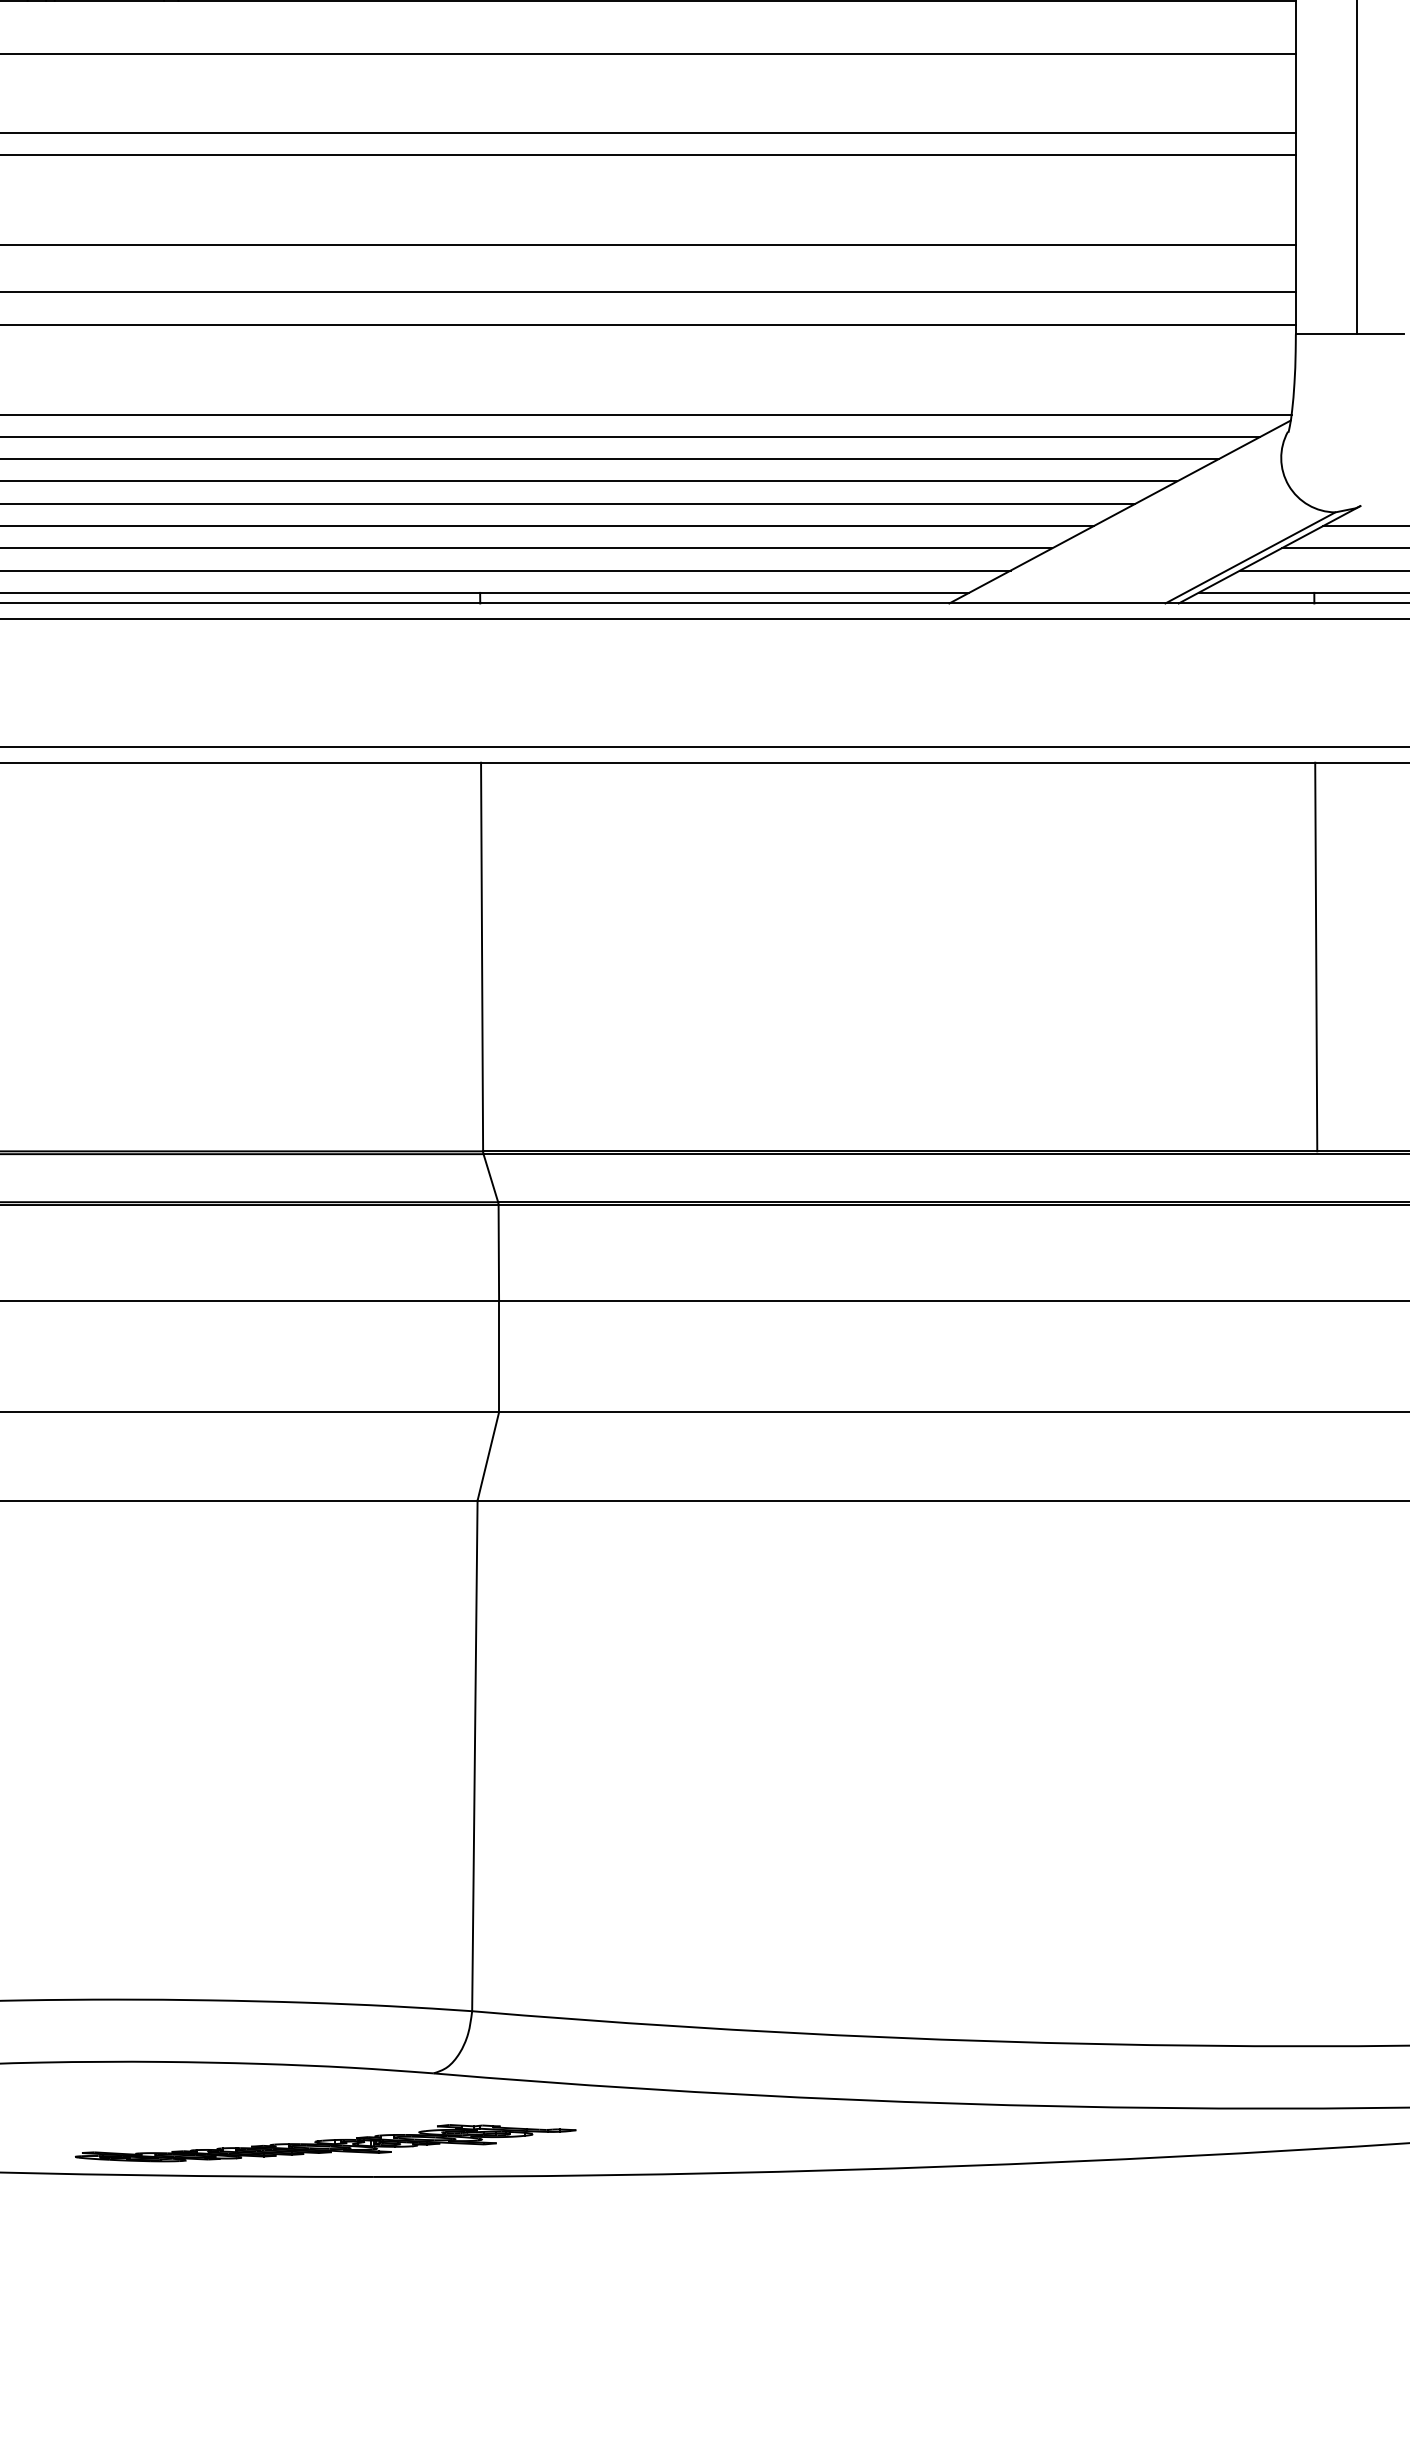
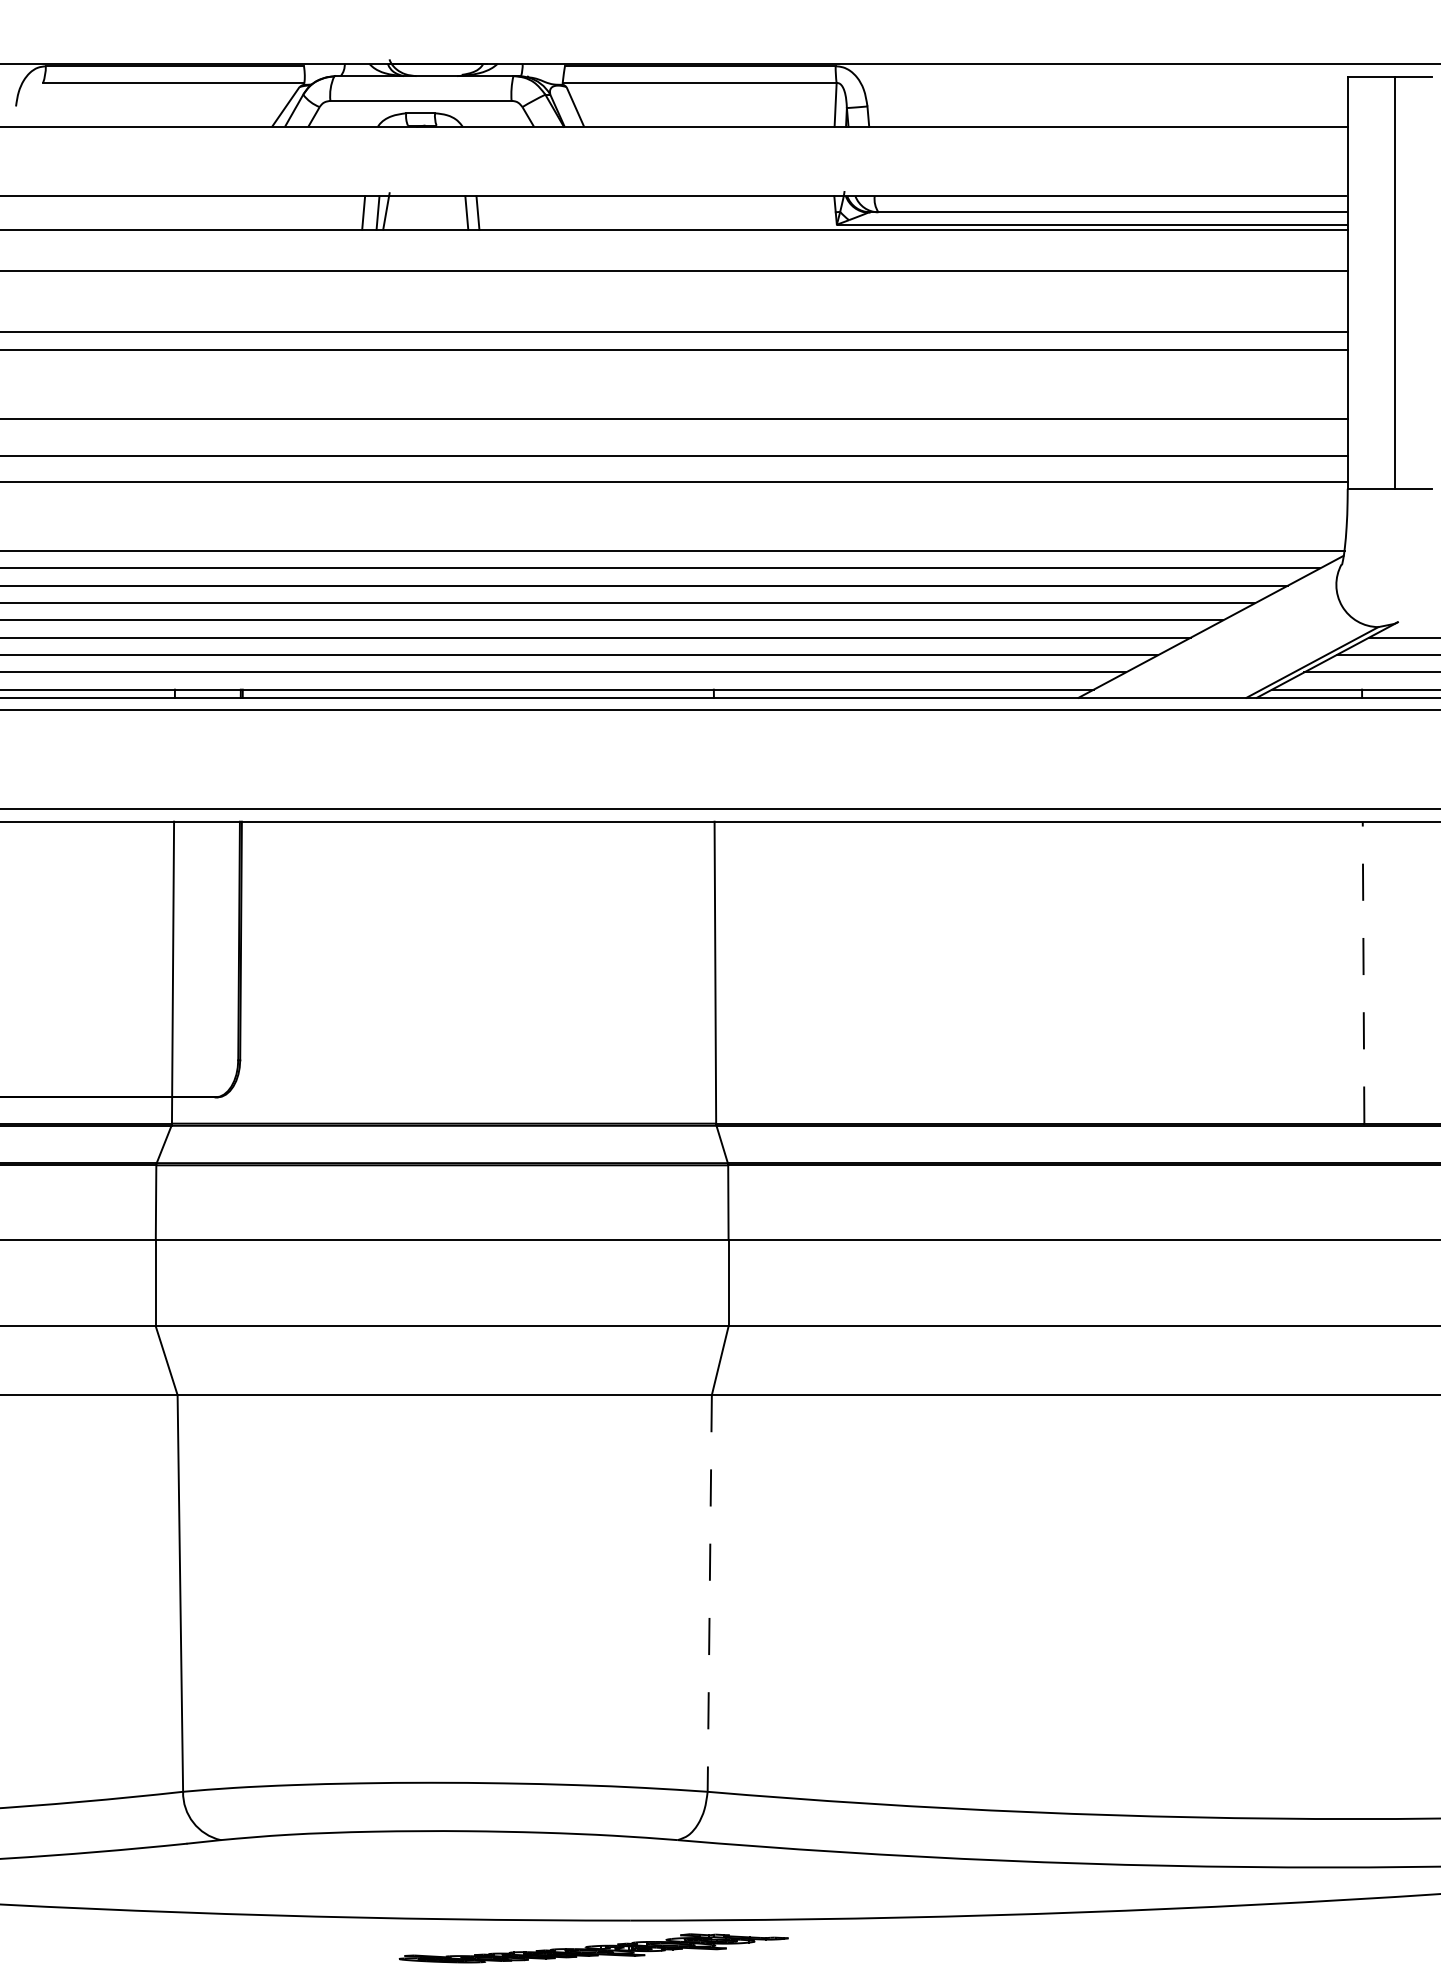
line: (1316, 956) -> (1363, 972), solid -> dashed
line: (474, 1756) -> (709, 1593), solid -> dashed
part: (325, 2143) -> (593, 1948), moved

